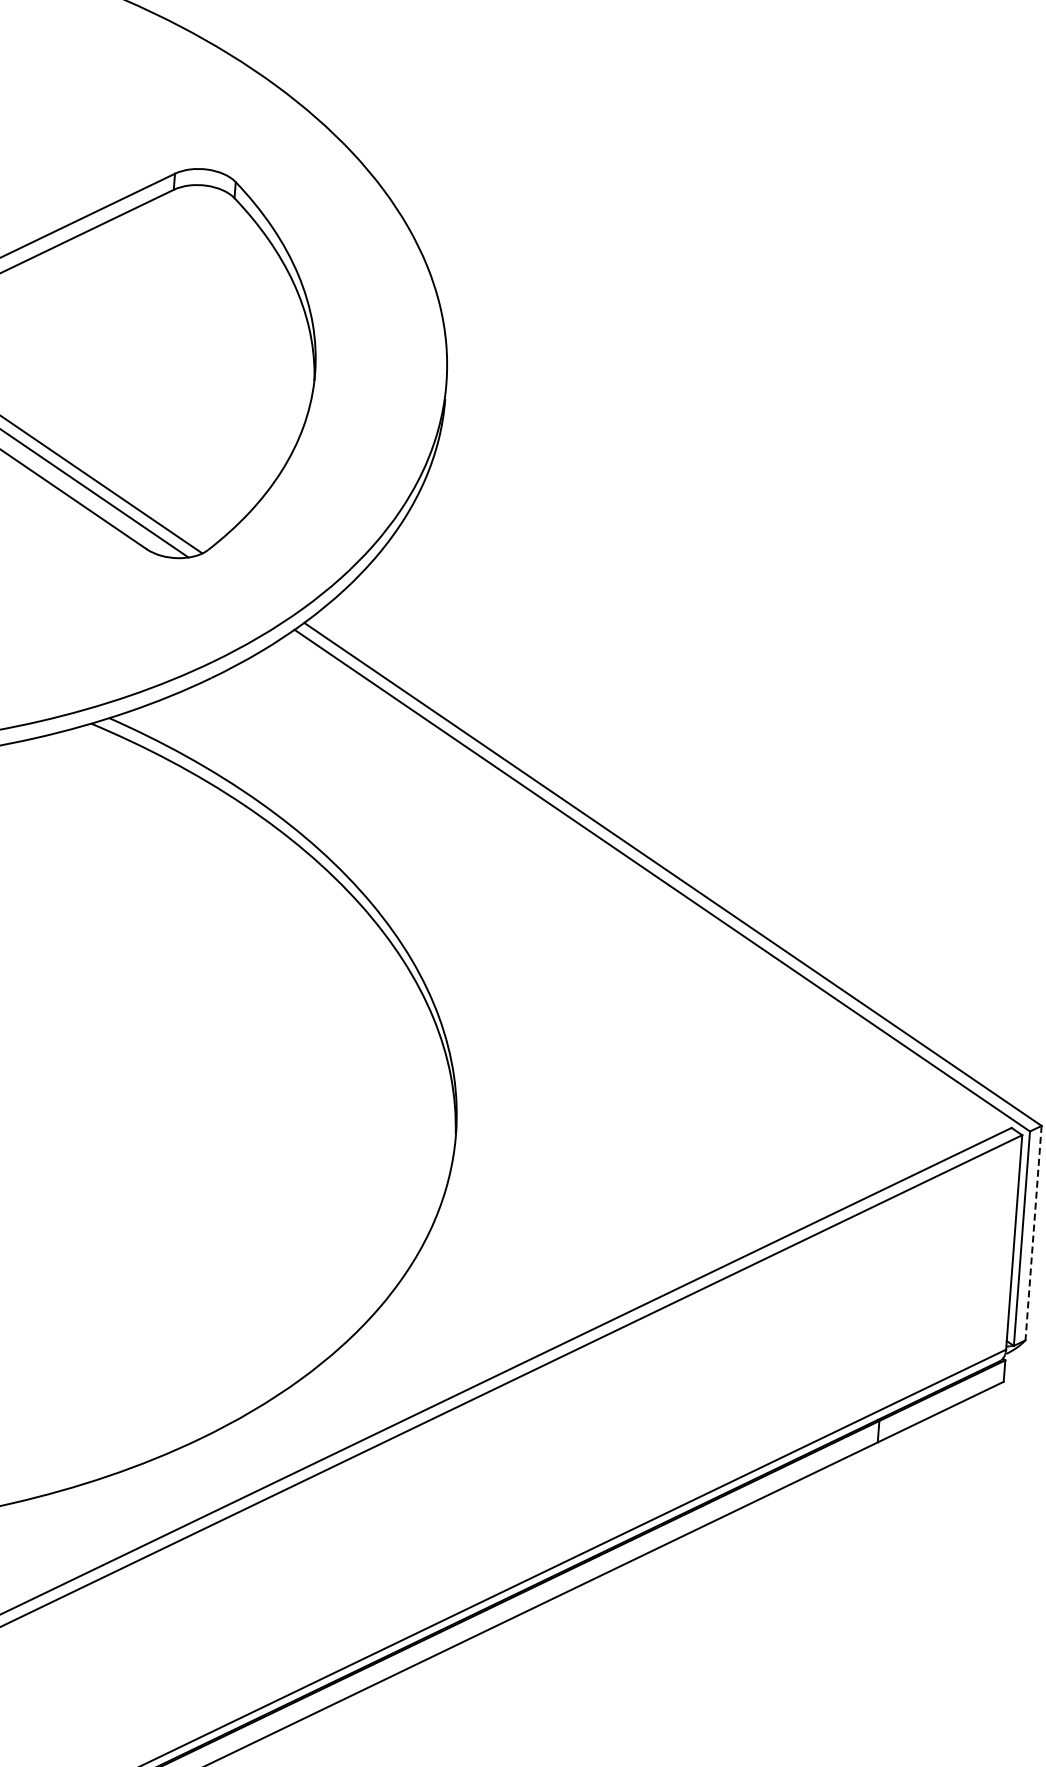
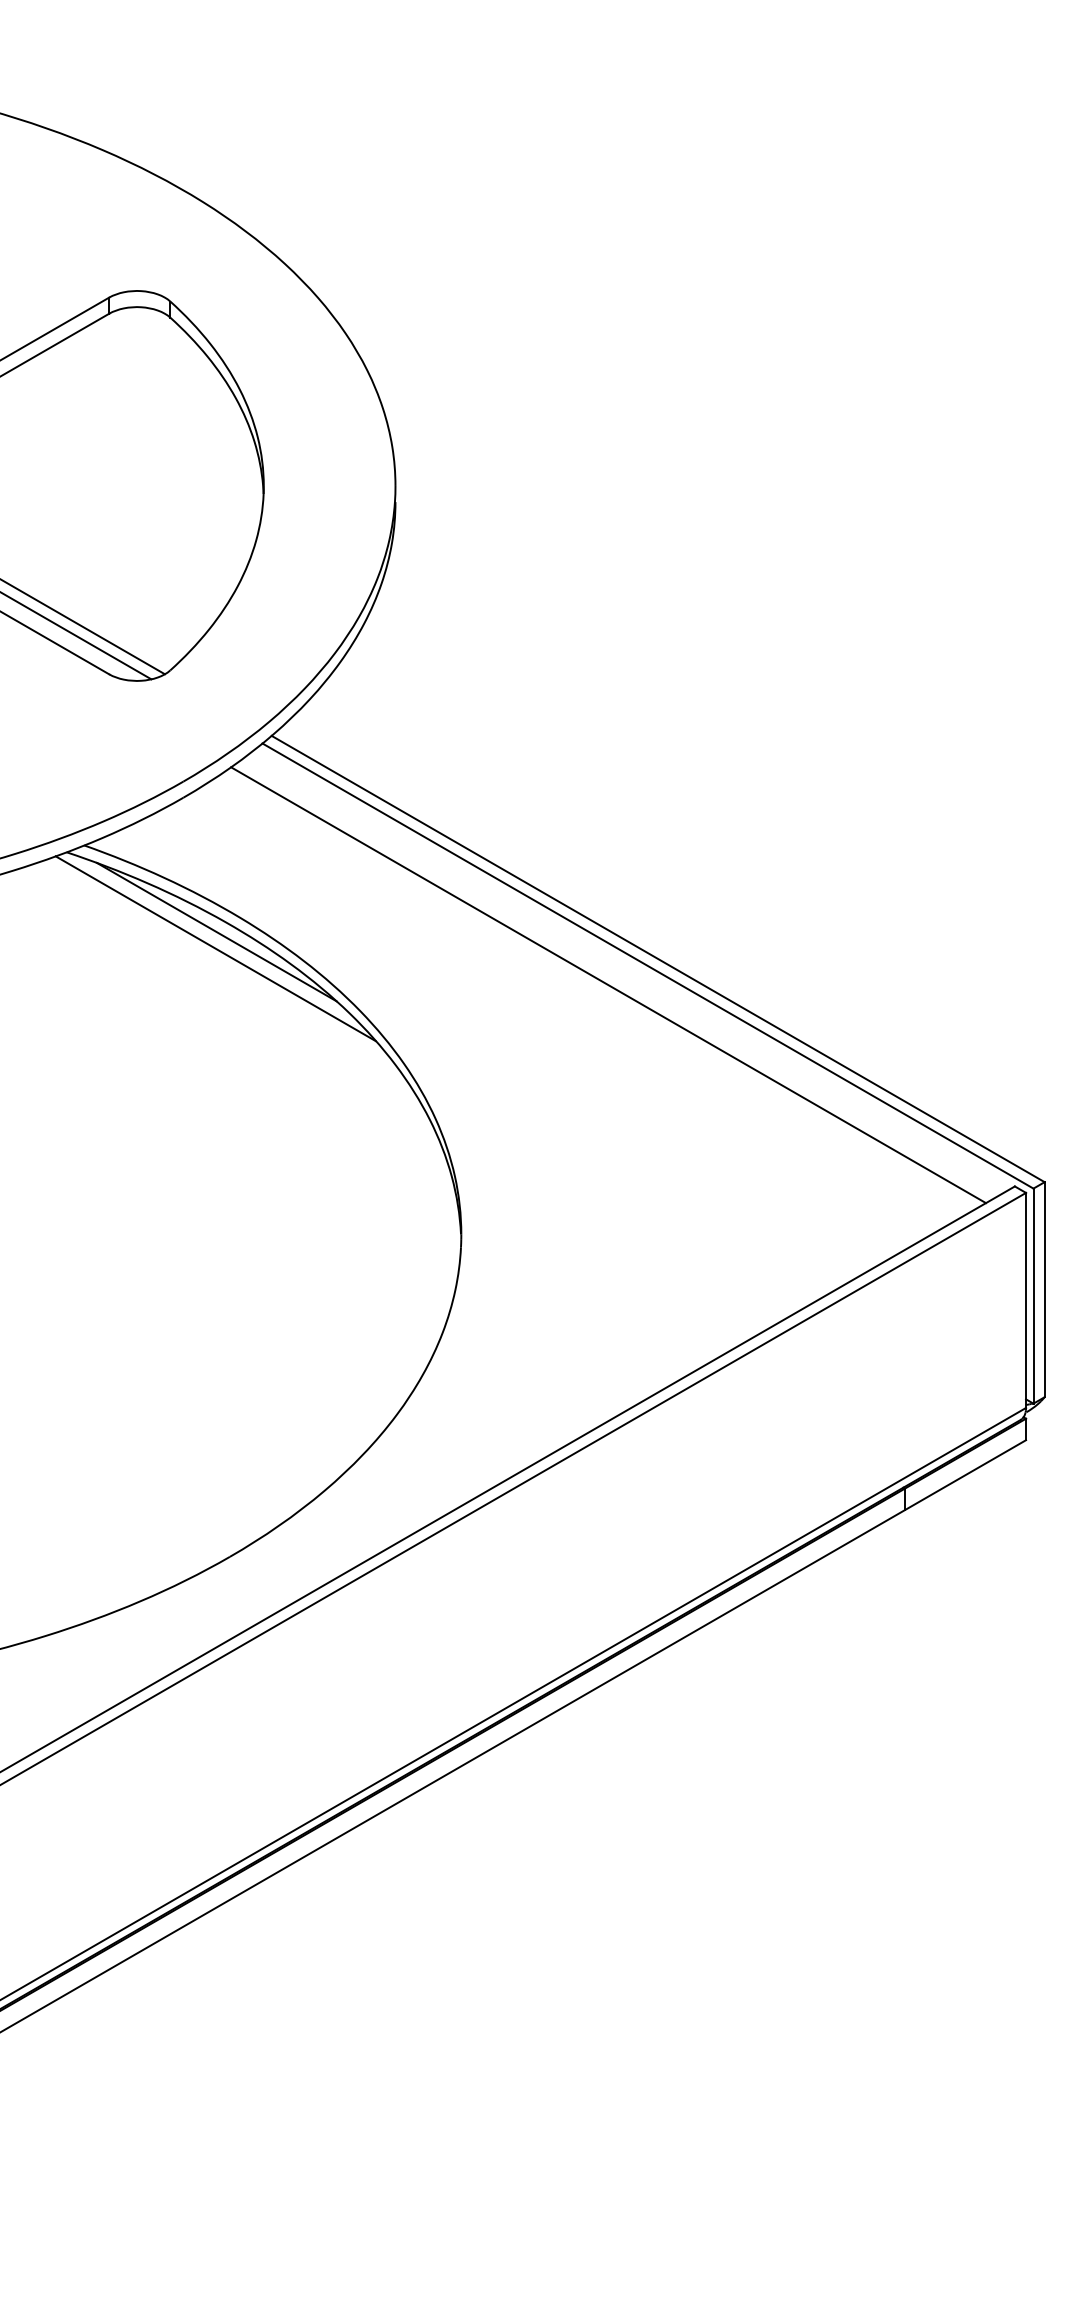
line: (234, 813) -> (216, 931), added
line: (232, 830) -> (215, 948), added
line: (621, 897) -> (608, 985), added
line: (1033, 1232) -> (1044, 1289), dashed -> solid

